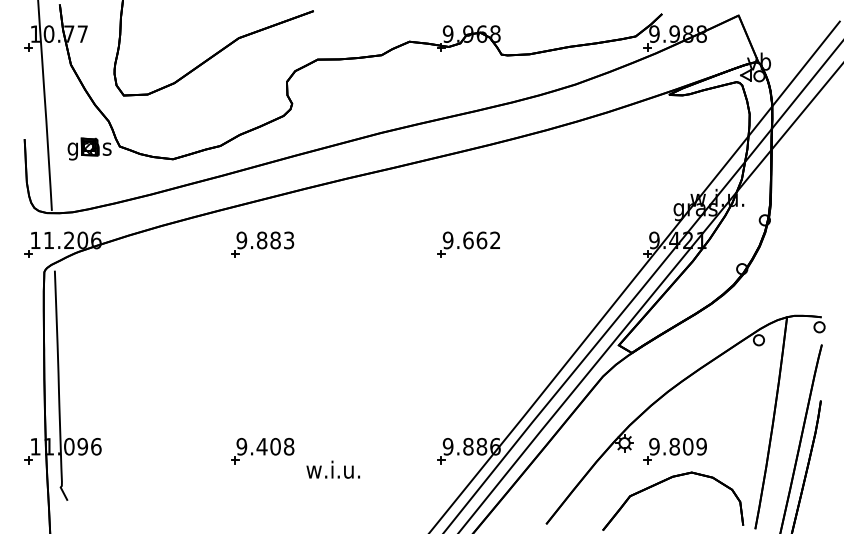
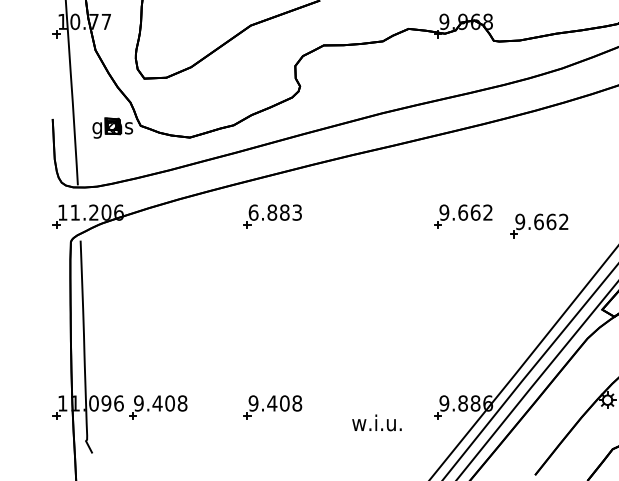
text: (241, 240) -> (253, 212), 9.883 -> 6.883
part: (550, 254) -> (539, 225), added
part: (138, 451) -> (157, 407), added
text: (332, 469) -> (376, 422), moved

